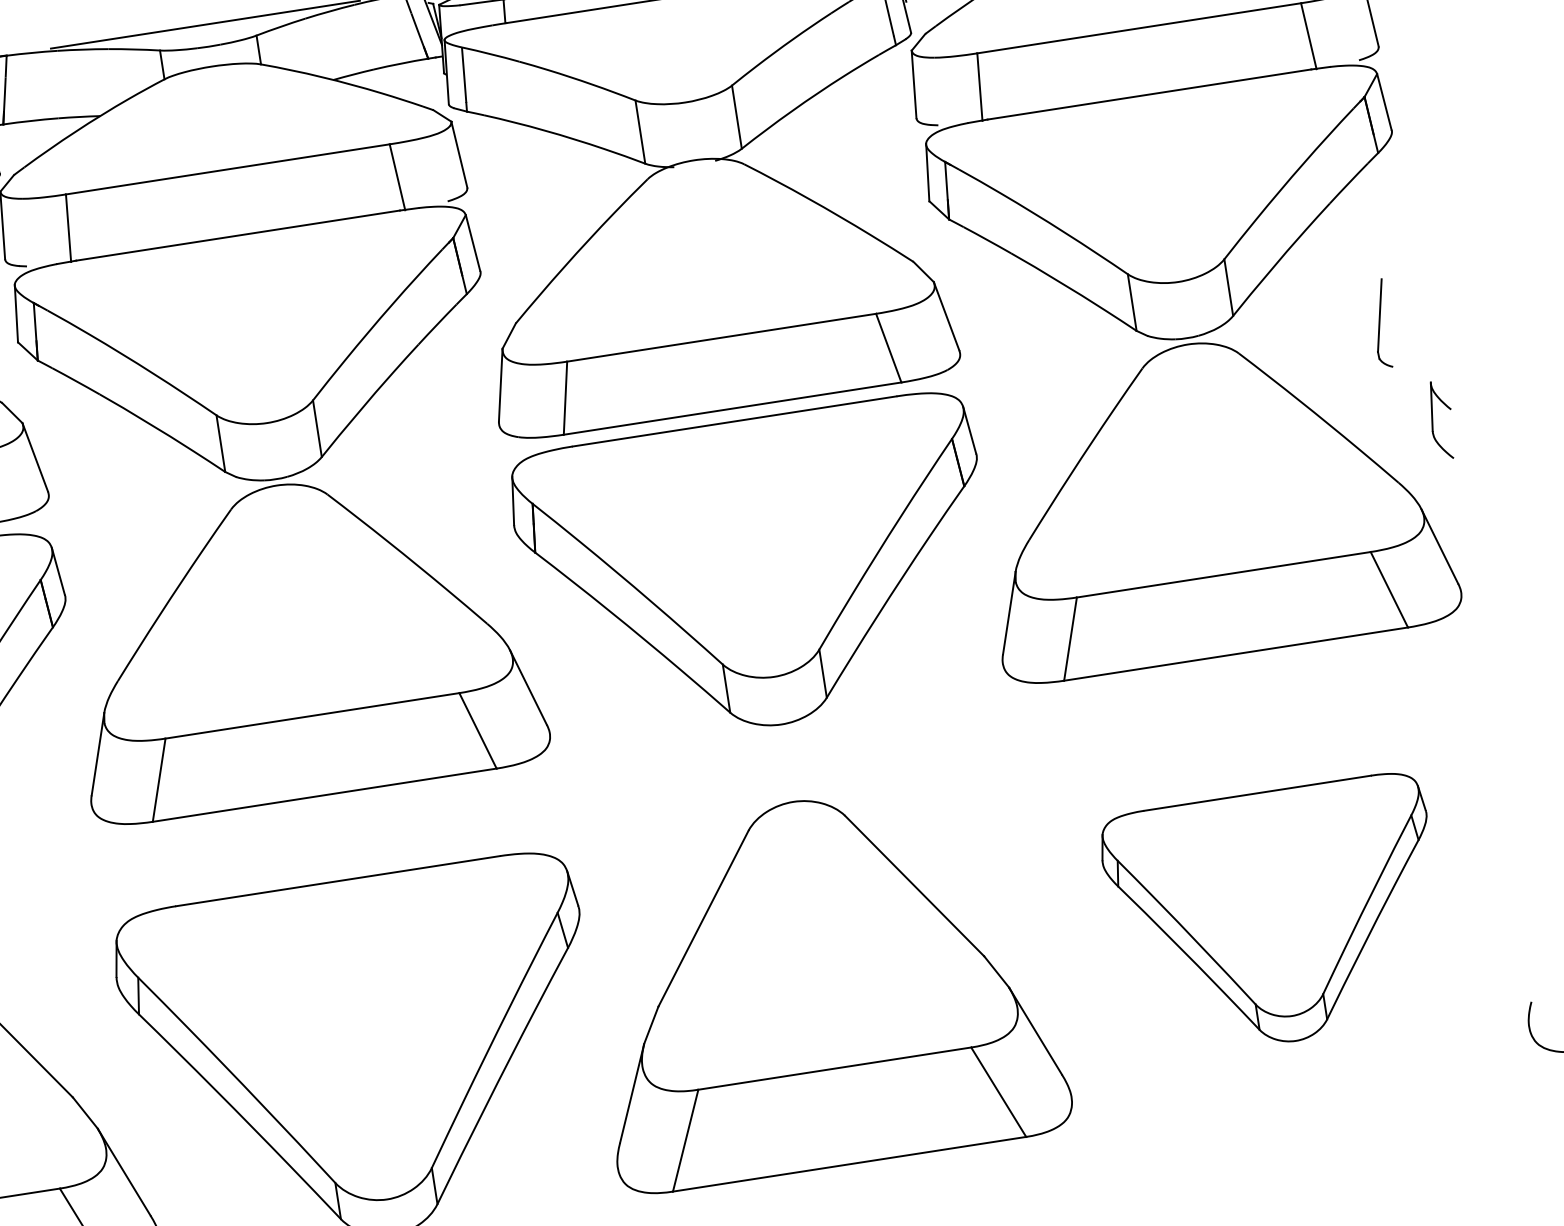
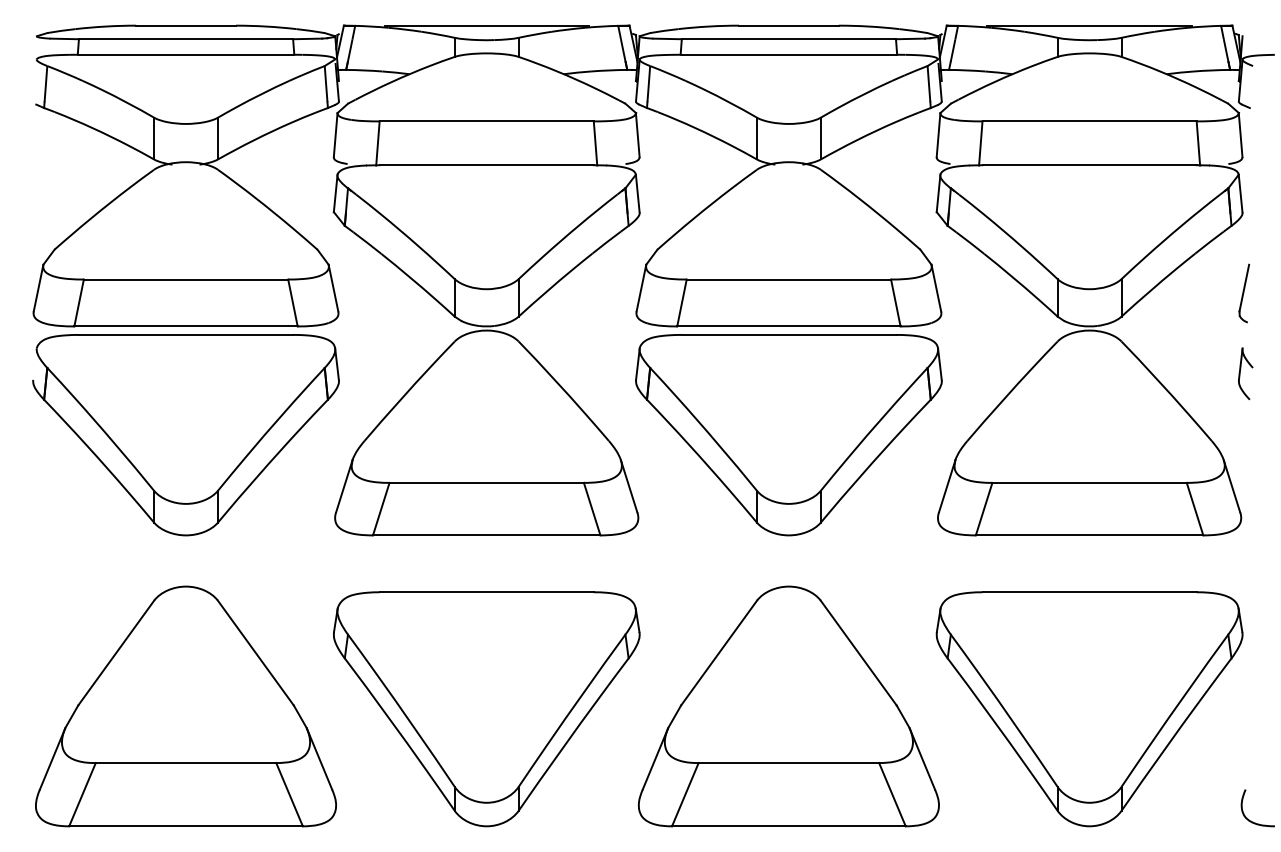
part: (1381, 323) -> (1244, 293), moved
part: (1441, 419) -> (1245, 373), moved
part: (1276, 917) -> (1089, 709), size x1.43

